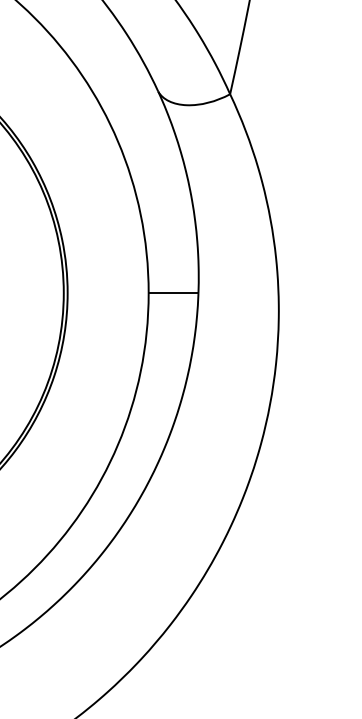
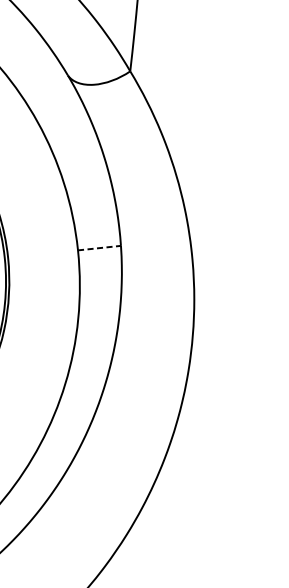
line: (173, 293) -> (99, 248), solid -> dashed

